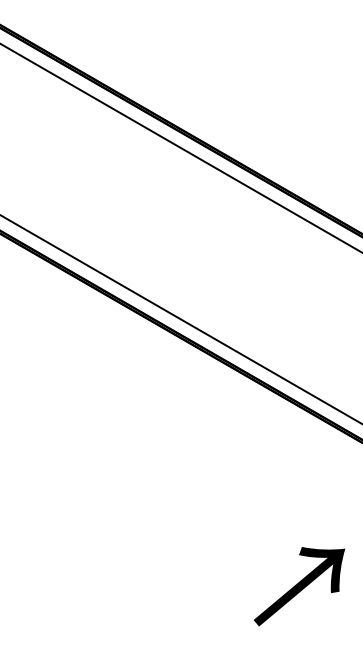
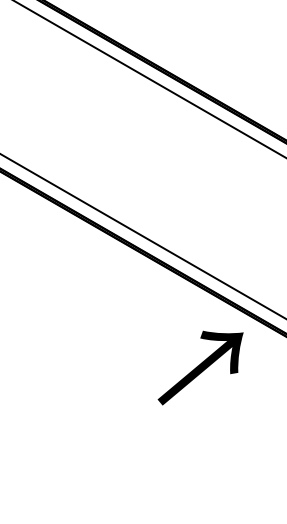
text: (299, 586) -> (200, 367), moved

